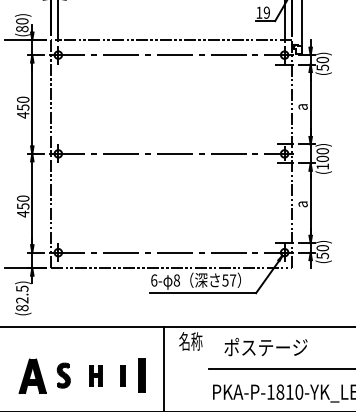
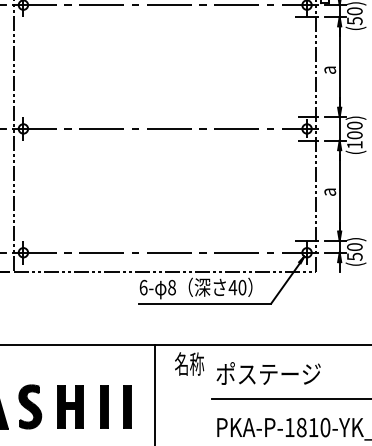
text: (229, 280) -> (237, 287), 57 -> 40
text: (265, 346) -> (268, 372), moved
part: (63, 375) -> (29, 406), size x1.43
part: (95, 375) -> (70, 406), size x1.67
part: (122, 375) -> (103, 406), size x1.67

